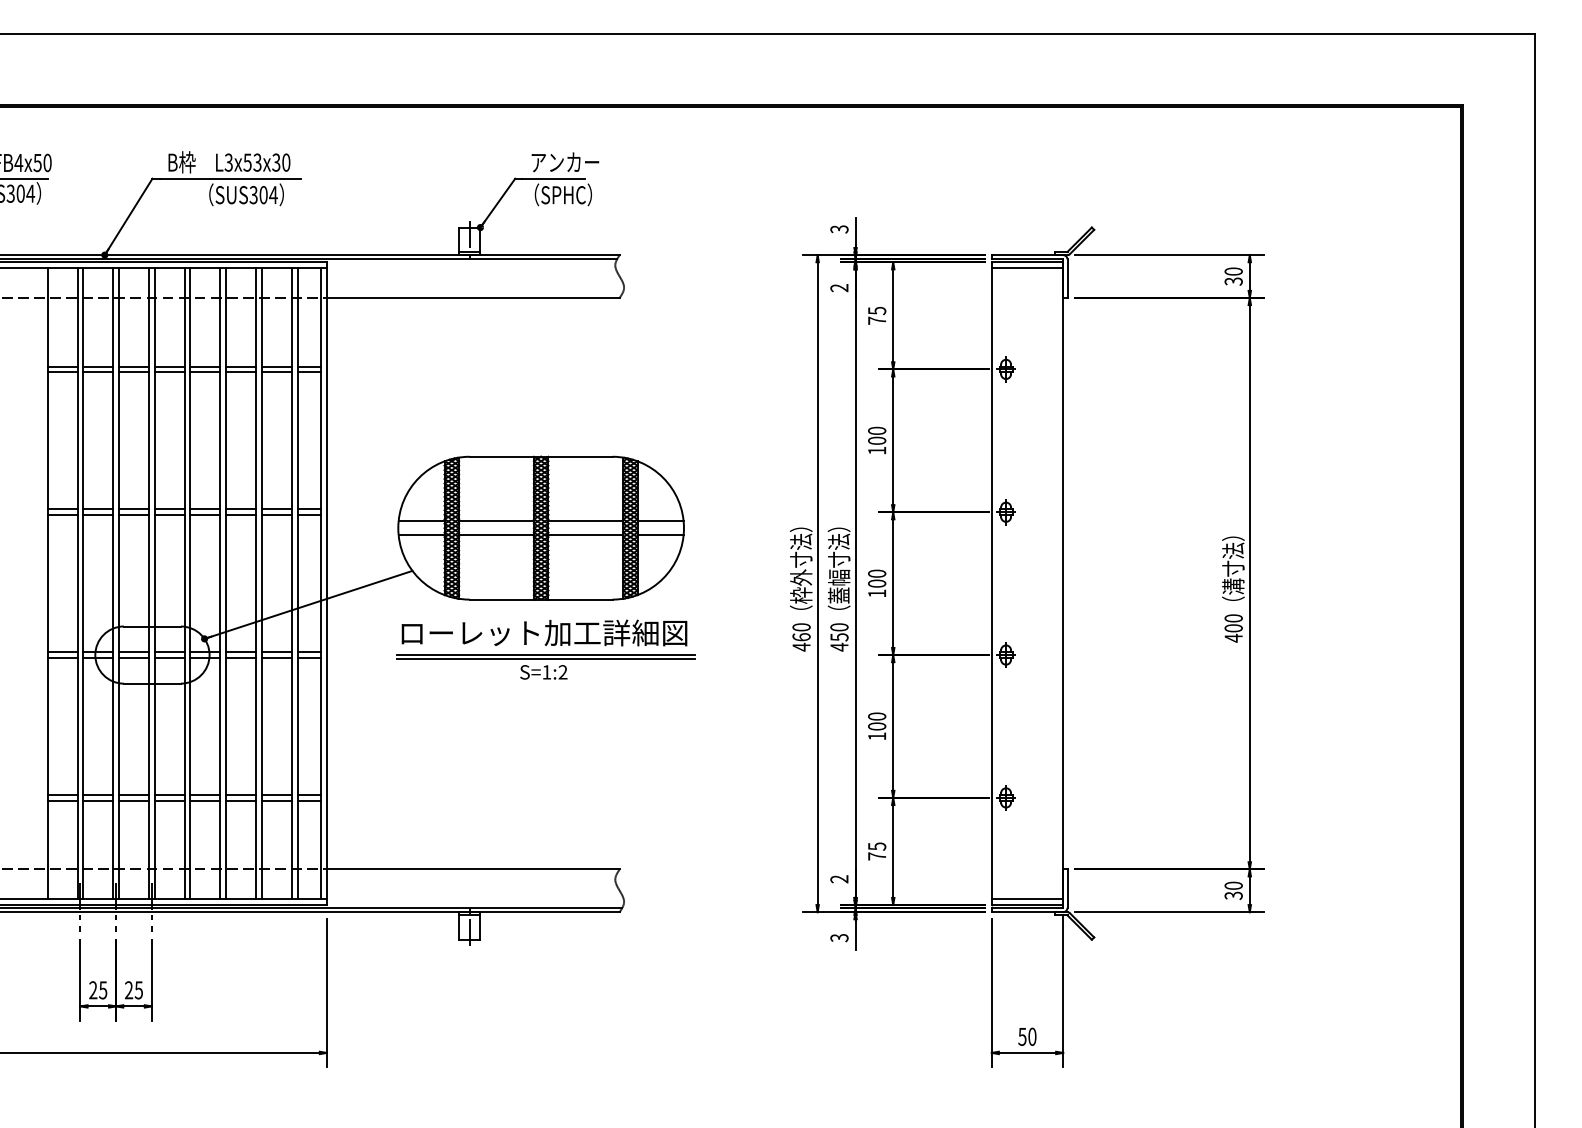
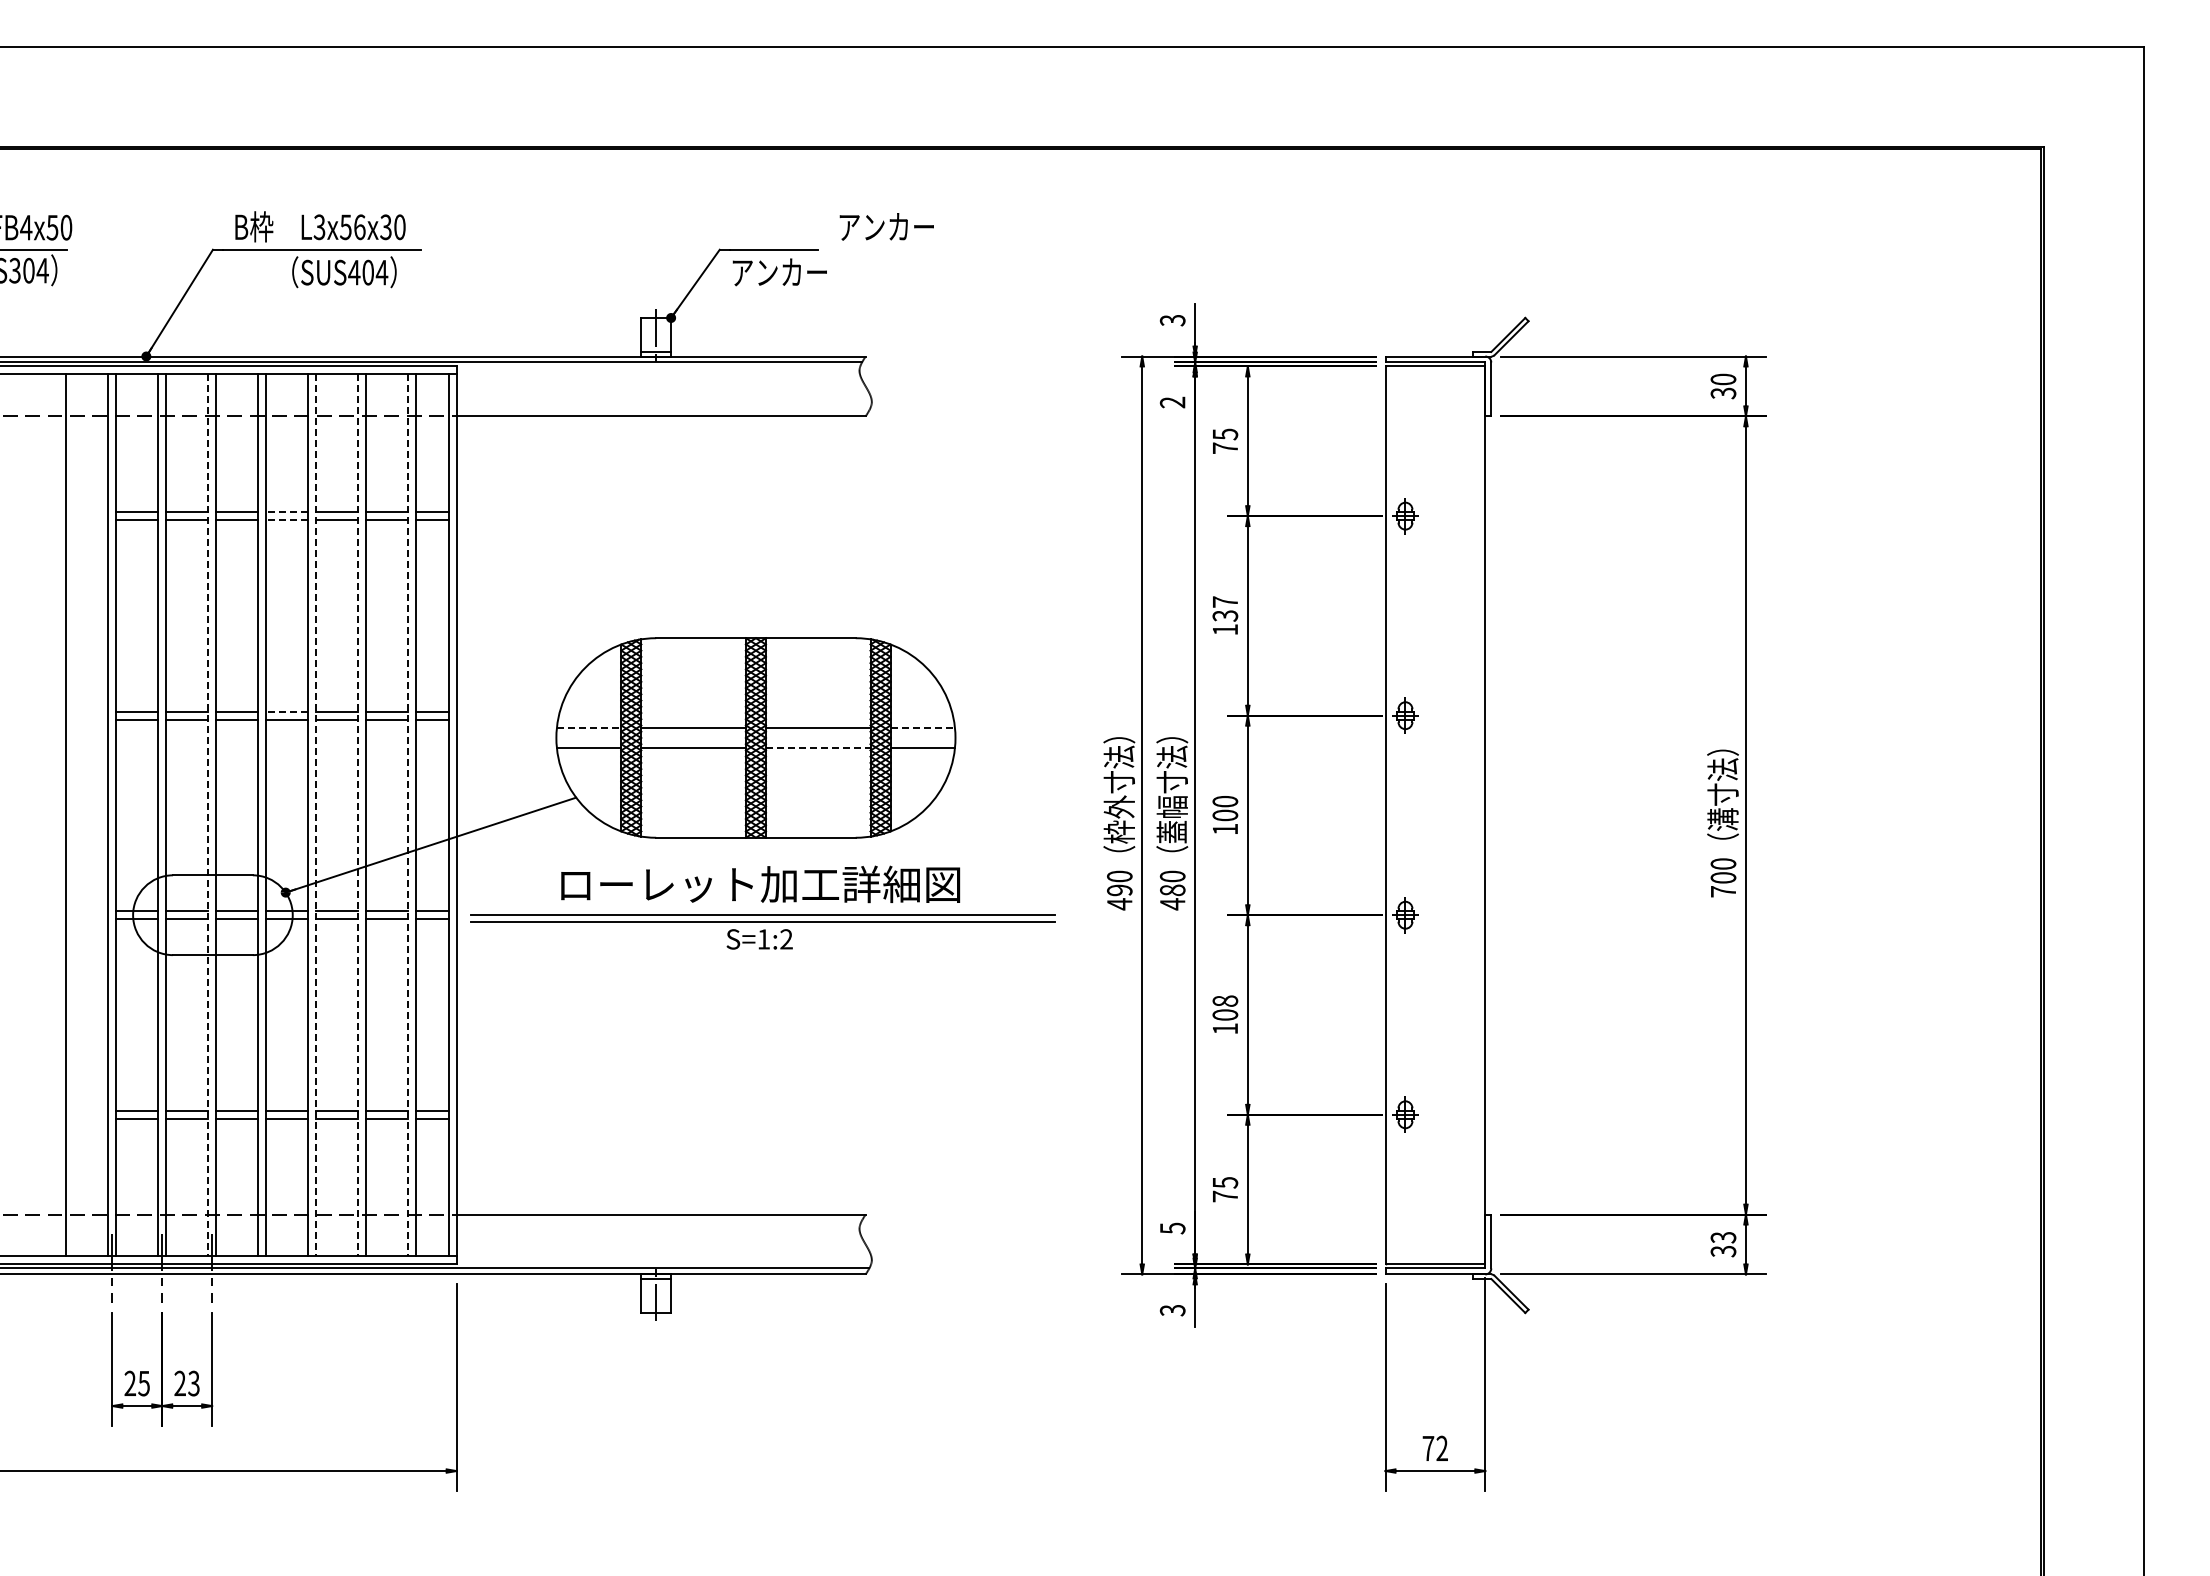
text: (257, 162) -> (359, 227), L3x53x30 -> L3x56x30
text: (565, 162) -> (886, 226), moved
text: (253, 195) -> (354, 272), SUS304 -> SUS404
text: (558, 195) -> (779, 272), （SPHC） -> アンカー
line: (1027, 268) -> (1435, 374), removed
line: (62, 366) -> (87, 512), removed
line: (205, 366) -> (286, 512), solid -> dashed
line: (62, 372) -> (87, 520), removed
line: (205, 372) -> (286, 520), solid -> dashed
text: (877, 435) -> (1225, 608), 100 -> 137
line: (62, 509) -> (87, 711), removed
line: (205, 509) -> (286, 711), solid -> dashed
line: (62, 514) -> (87, 719), removed
line: (422, 521) -> (589, 728), solid -> dashed
line: (661, 521) -> (923, 728), solid -> dashed
line: (585, 535) -> (818, 747), solid -> dashed
line: (149, 583) -> (208, 815), solid -> dashed
line: (225, 583) -> (315, 815), solid -> dashed
line: (255, 583) -> (357, 815), solid -> dashed
line: (291, 583) -> (407, 815), solid -> dashed
text: (801, 637) -> (1119, 890), 460 -> 490
text: (839, 637) -> (1172, 890), 450 -> 480
text: (1233, 638) -> (1723, 891), 400 -> 700
line: (62, 652) -> (87, 911), removed
part: (545, 656) -> (762, 917), size x1.4
line: (62, 658) -> (87, 919), removed
text: (877, 716) -> (1225, 1000), 100 -> 108
line: (62, 794) -> (87, 1110), removed
line: (62, 800) -> (87, 1118), removed
text: (839, 879) -> (1172, 1228), 2 -> 5
text: (1233, 885) -> (1723, 1237), 30 -> 33
line: (1027, 899) -> (1435, 1256), removed
text: (138, 989) -> (193, 1382), 25 -> 23
text: (1026, 1036) -> (1434, 1448), 50 -> 72

